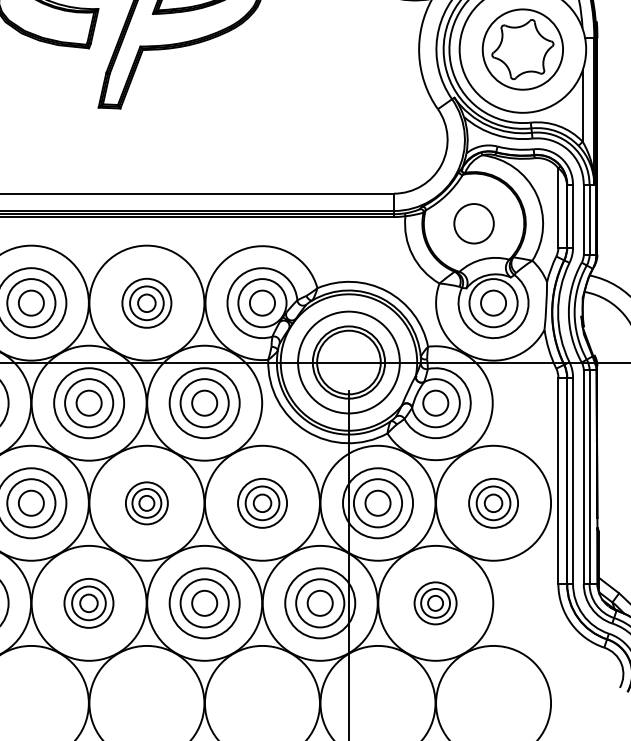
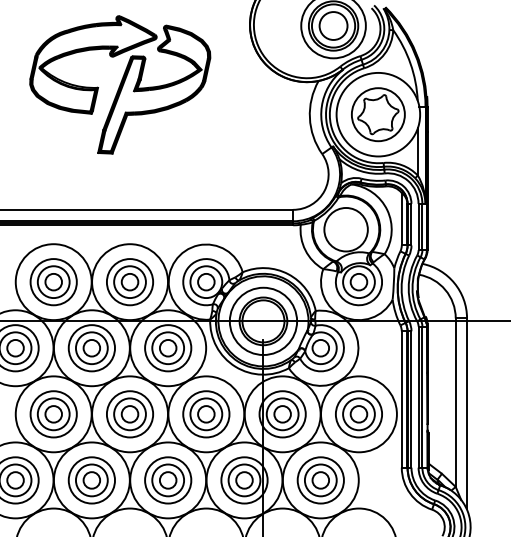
circle: (473, 223) -> (345, 229), size x1.67
part: (146, 303) -> (129, 282), size x1.43
part: (146, 503) -> (129, 414), size x1.67
part: (262, 503) -> (206, 414), size x1.43
part: (492, 503) -> (358, 414), size x1.43
part: (88, 603) -> (91, 480), size x1.43
part: (435, 603) -> (320, 480), size x1.67

